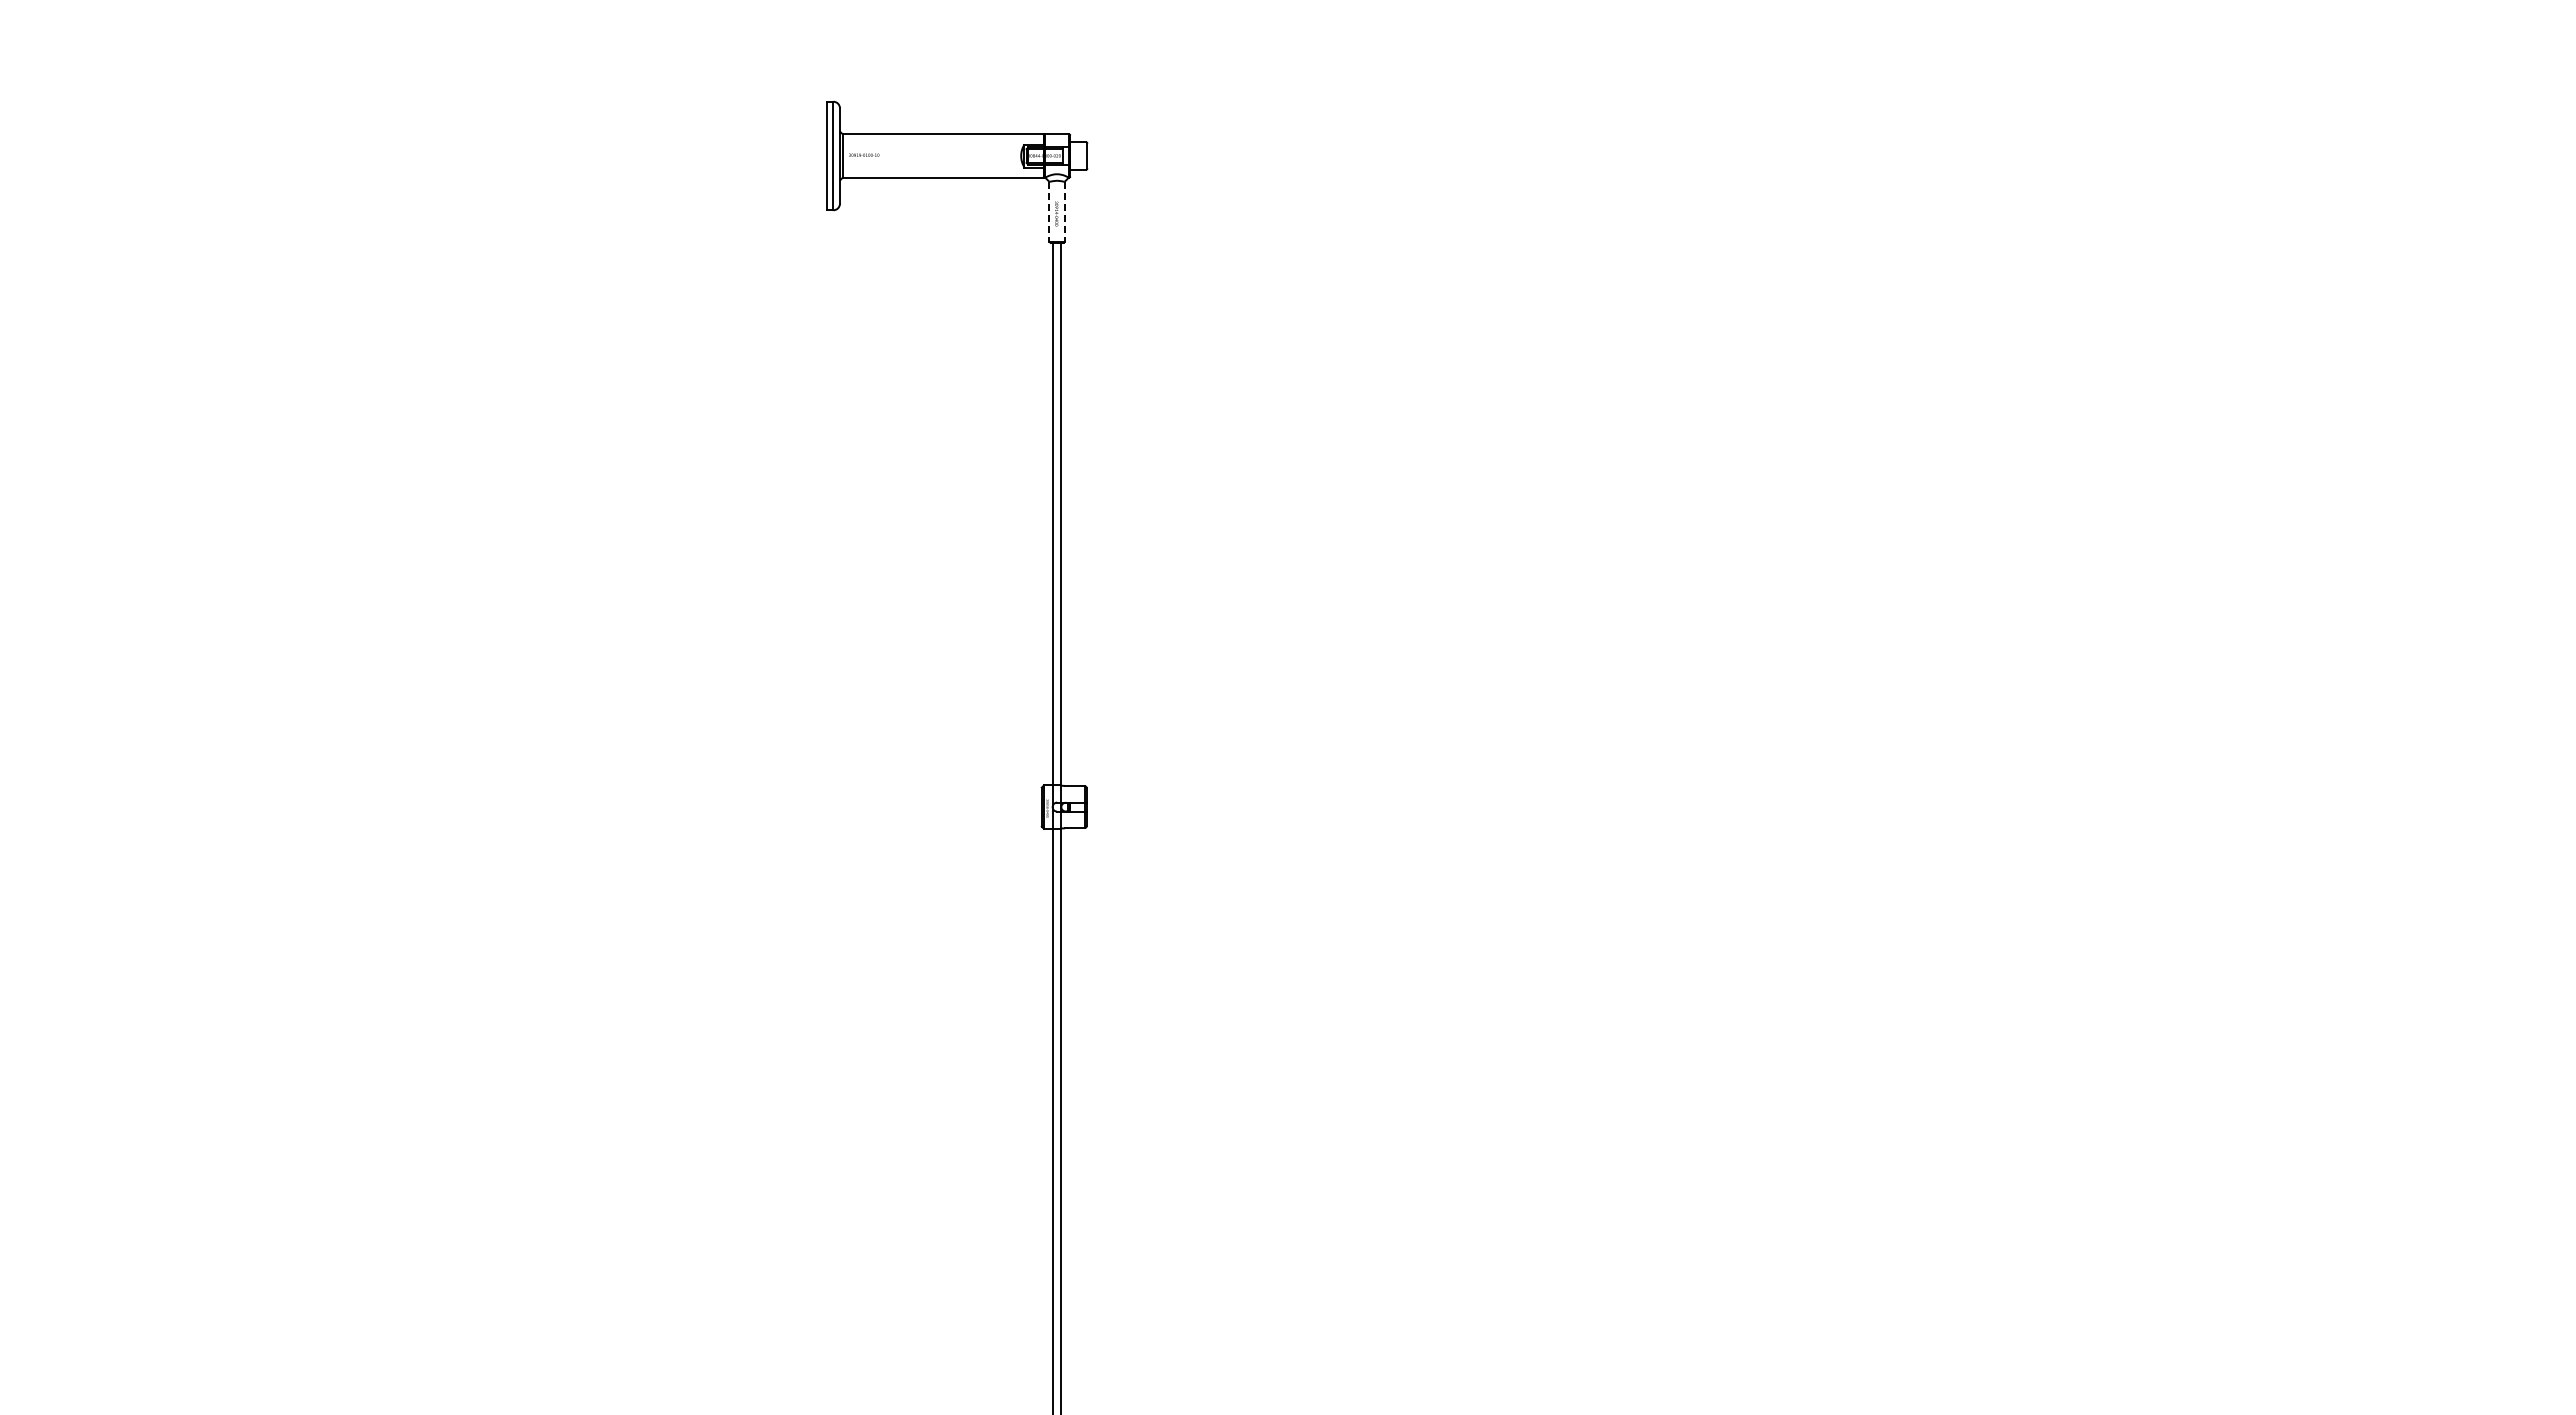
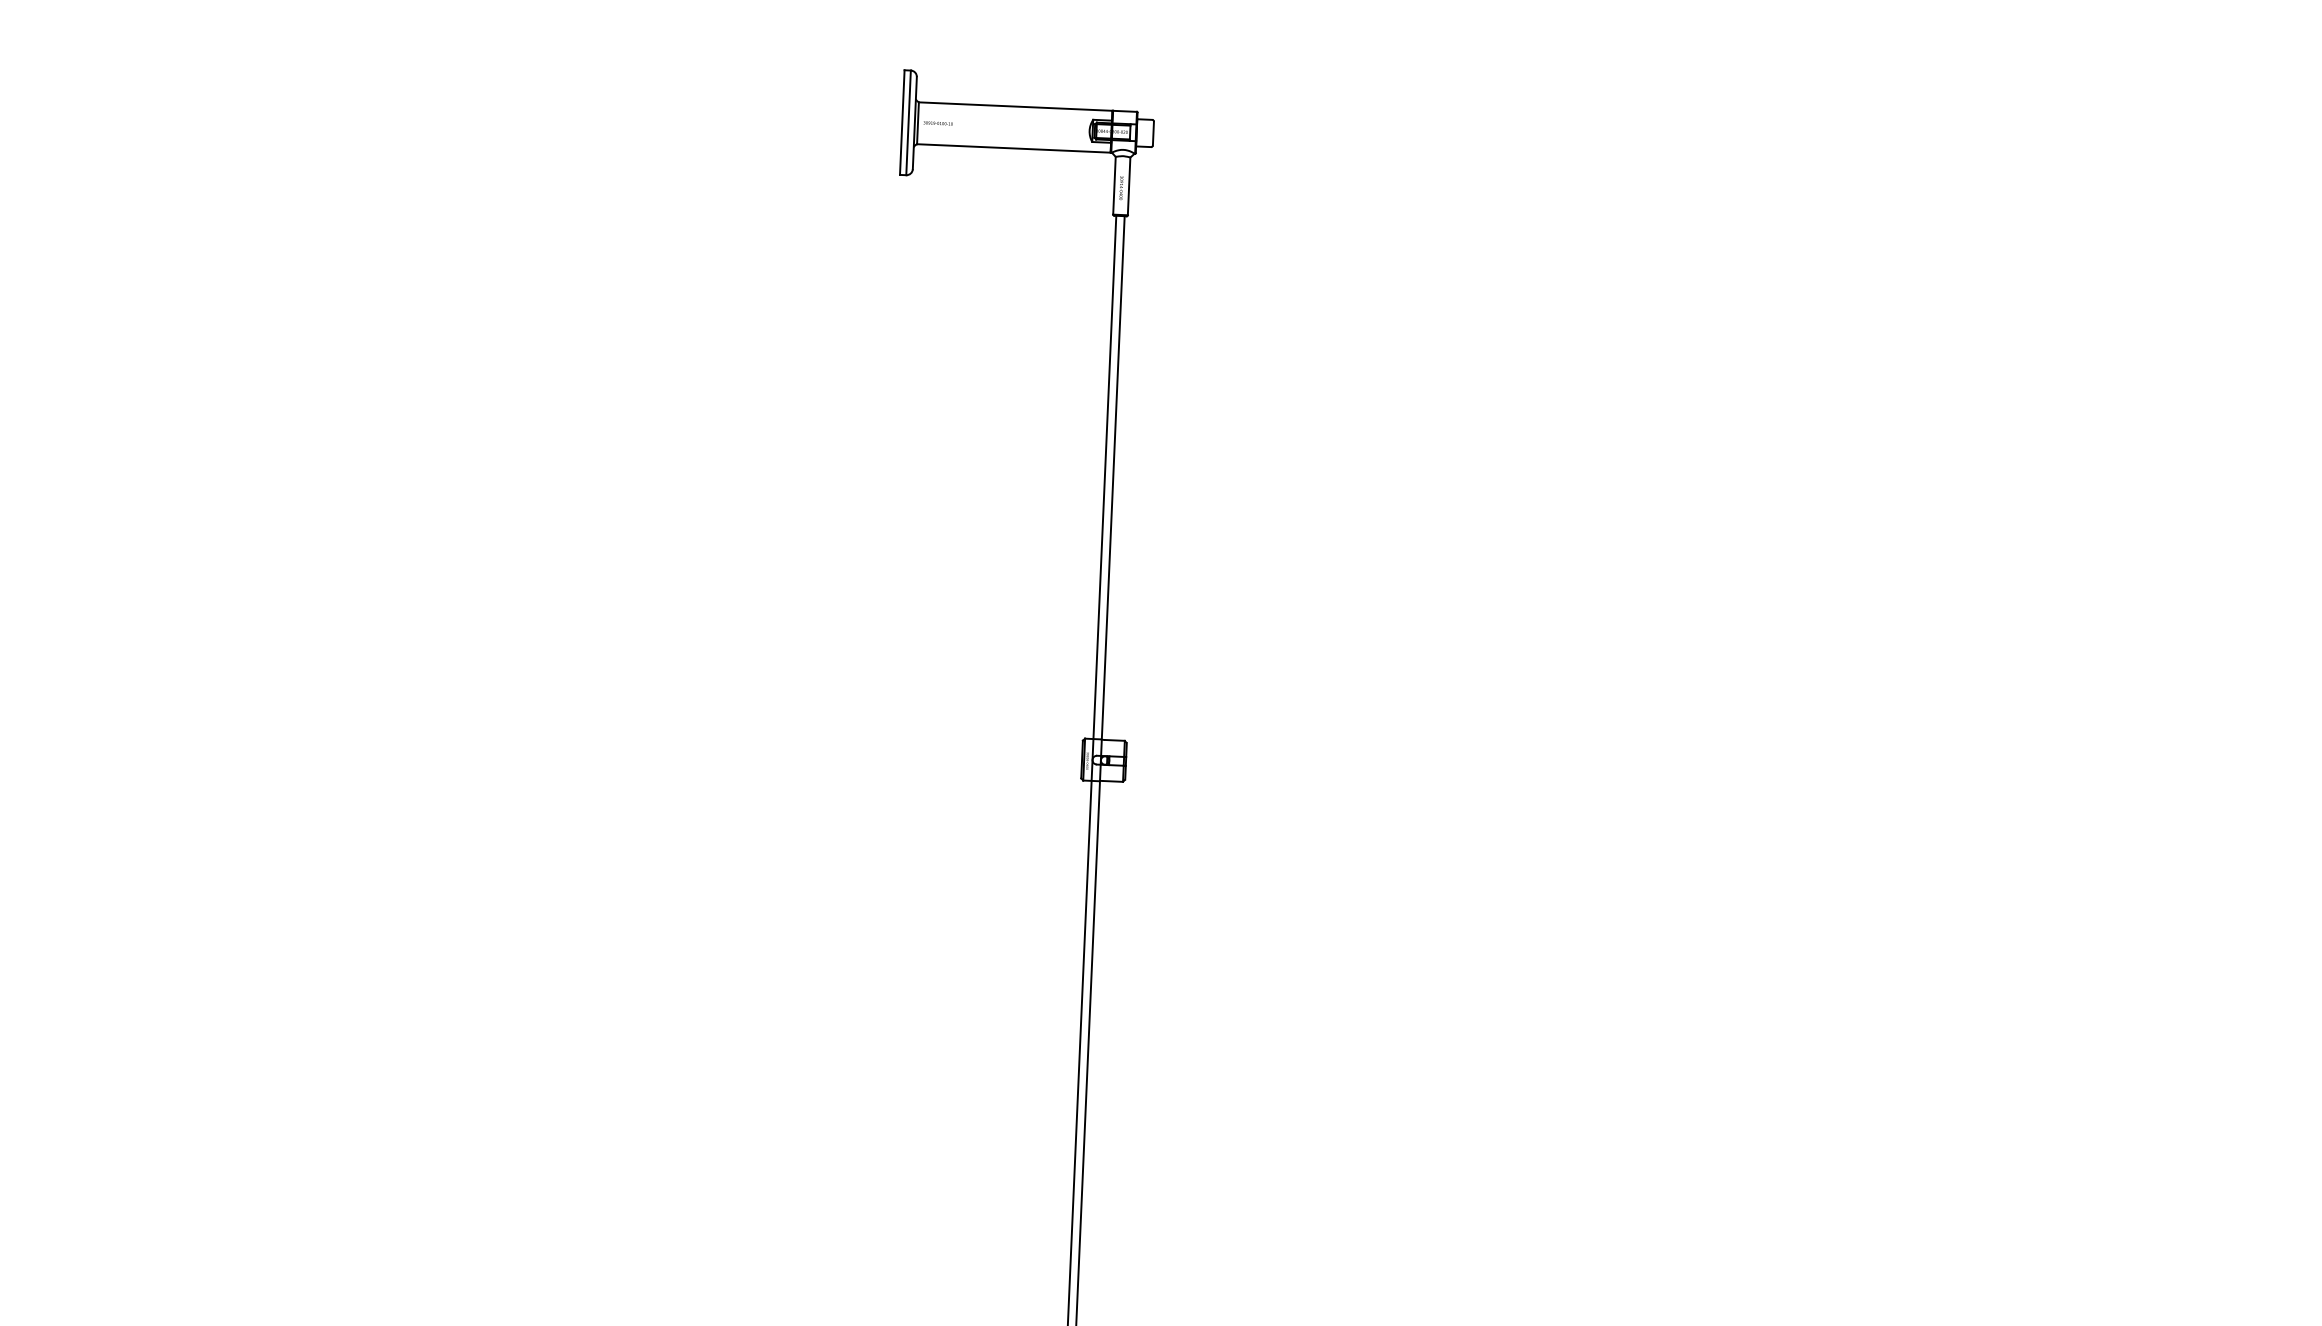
line: (1049, 211) -> (1114, 185), dashed -> solid
line: (1064, 211) -> (1129, 186), dashed -> solid

